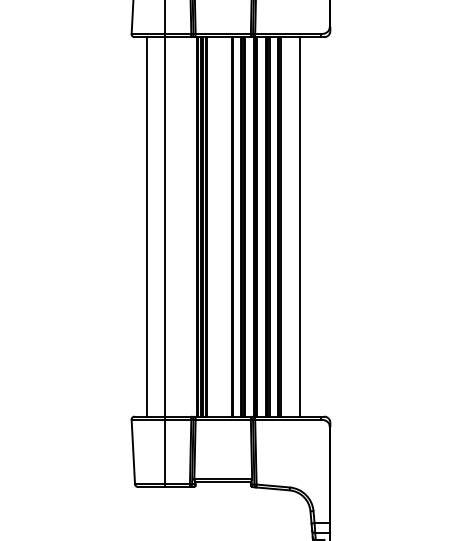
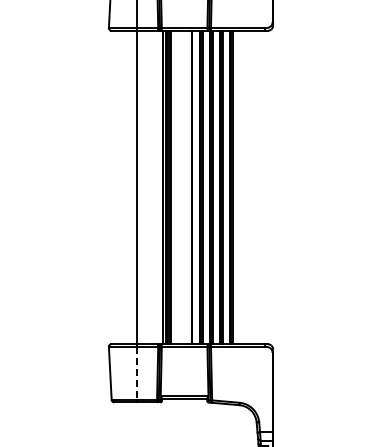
line: (146, 226) -> (121, 187), removed
line: (299, 226) -> (247, 187), removed
line: (165, 452) -> (136, 373), solid -> dashed

